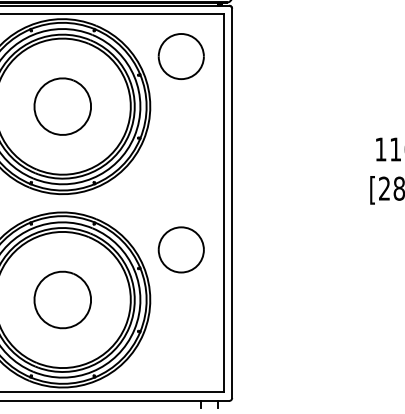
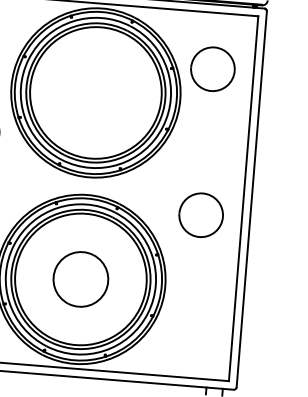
part: (180, 56) -> (212, 69), moved
part: (62, 106) -> (95, 92), removed
part: (180, 249) -> (200, 214), moved

